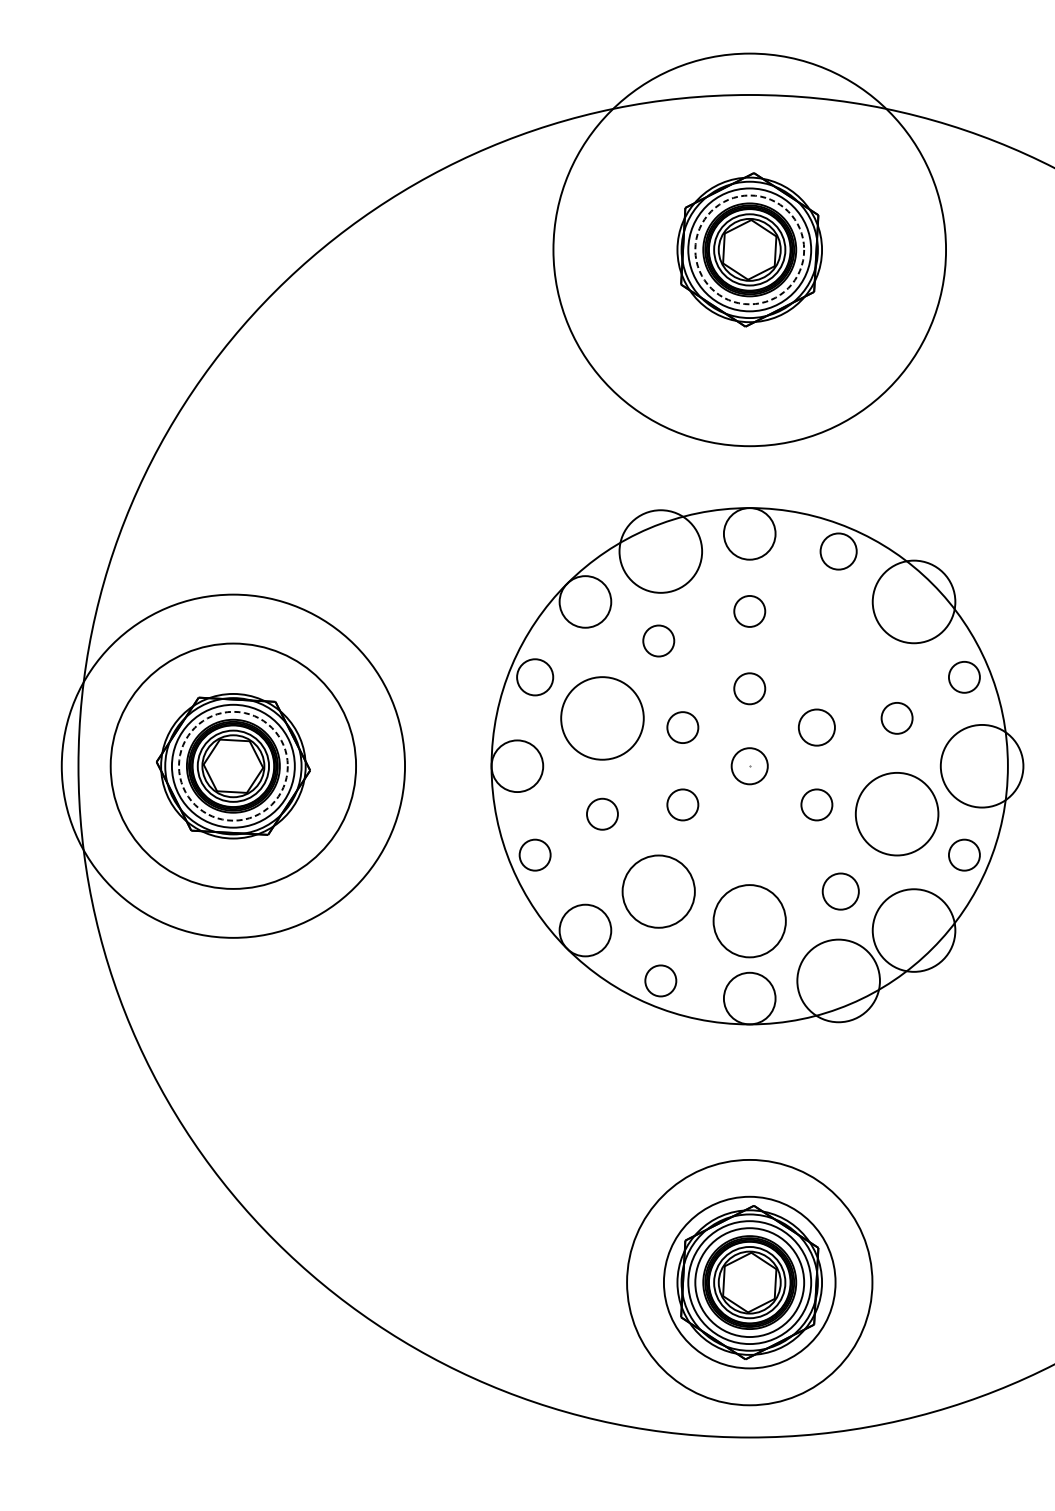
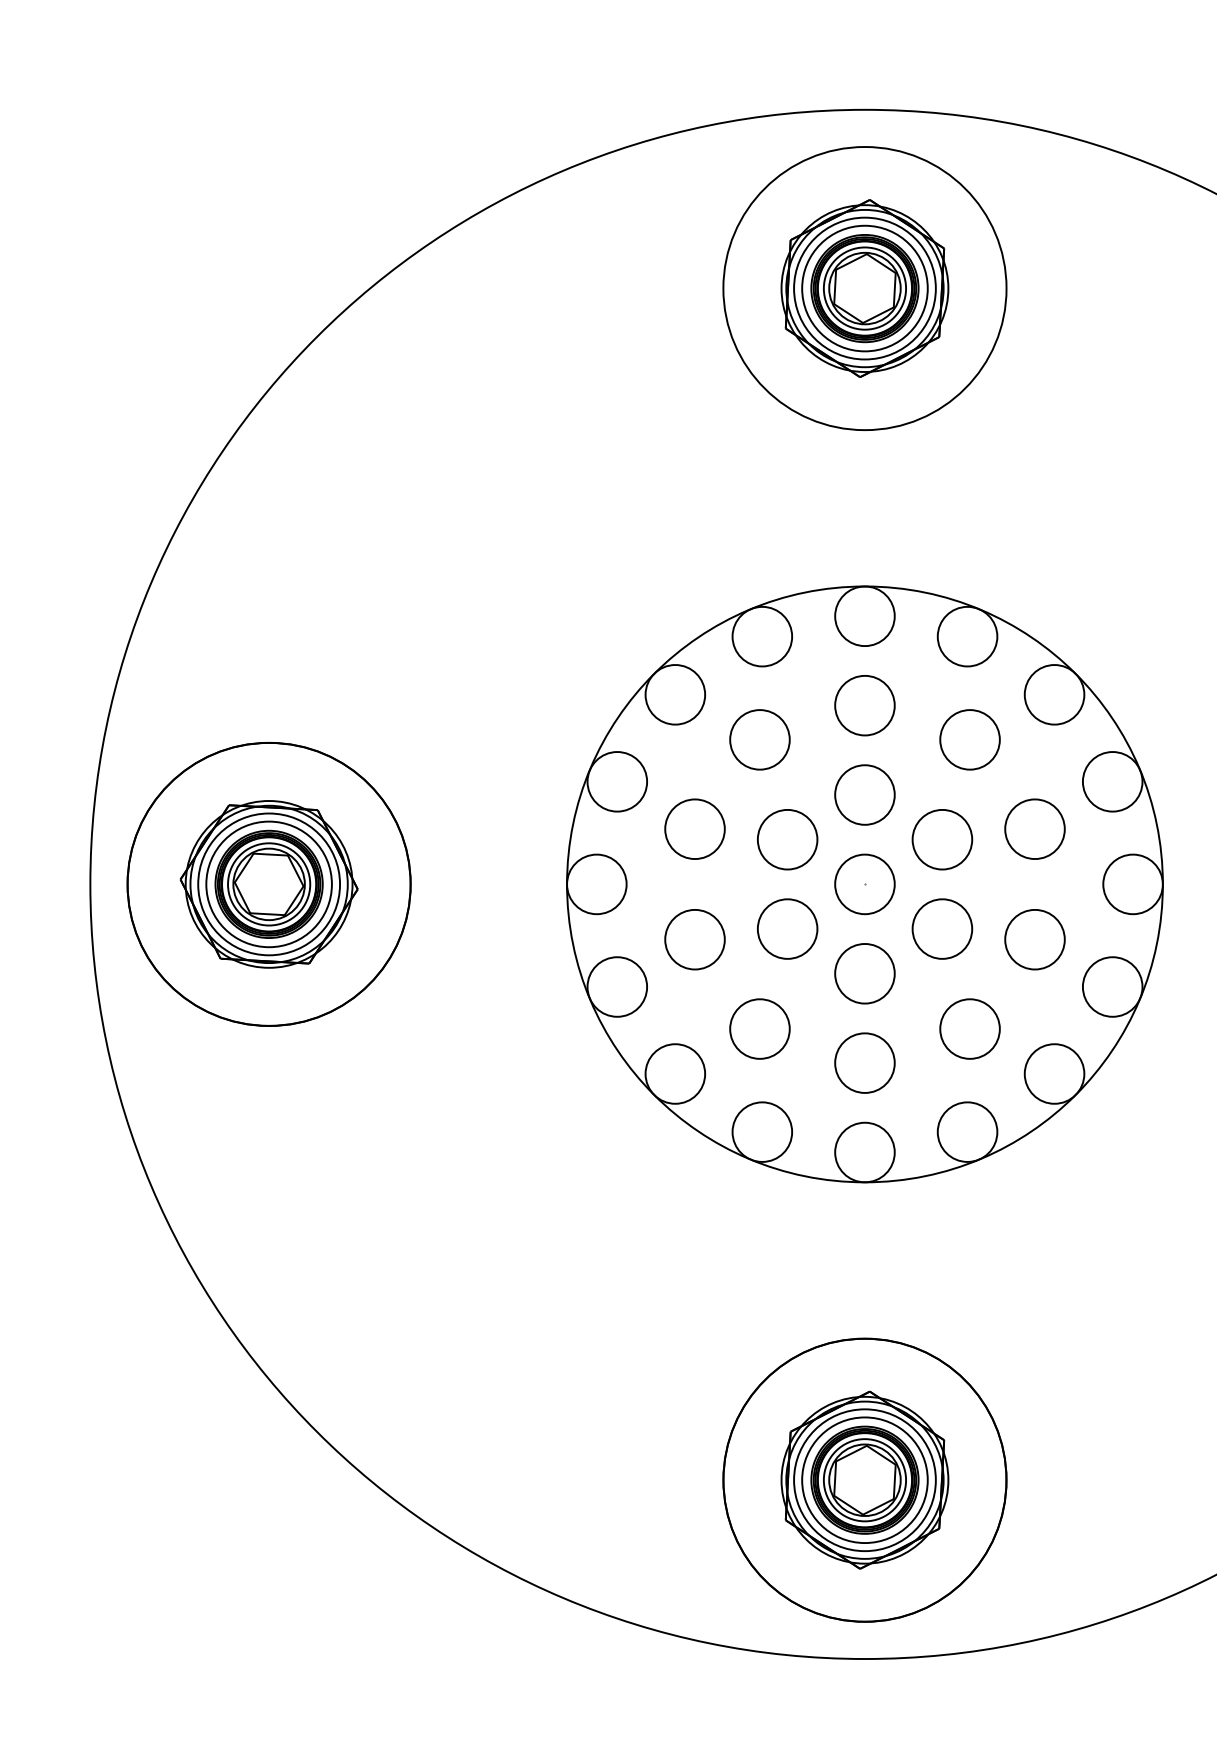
circle: (749, 249) -> (864, 288), dashed -> solid
circle: (749, 249) -> (864, 288), size x0.62
circle: (660, 551) -> (762, 636), size x0.62
circle: (838, 551) -> (967, 636), size x1.43
circle: (914, 601) -> (1054, 694), size x0.62
circle: (749, 611) -> (864, 705), size x1.67
circle: (658, 640) -> (759, 739), size x1.67
circle: (840, 640) -> (969, 739), added
circle: (535, 677) -> (617, 781), size x1.43
circle: (964, 677) -> (1112, 781), size x1.67
circle: (749, 688) -> (864, 794), size x1.67
circle: (896, 717) -> (1034, 828), size x1.67
circle: (602, 718) -> (694, 829), size x0.62
circle: (682, 727) -> (787, 839), size x1.67
circle: (816, 727) -> (942, 839), size x1.43
circle: (232, 765) -> (268, 883), size x0.71
circle: (232, 766) -> (268, 884), dashed -> solid
circle: (749, 766) -> (864, 884), size x1.43
circle: (981, 766) -> (1132, 884), size x0.62
circle: (682, 804) -> (787, 928), size x1.67
circle: (816, 804) -> (942, 928), size x1.67
circle: (602, 813) -> (694, 939), size x1.67
circle: (896, 813) -> (1034, 939), size x0.62
circle: (749, 843) -> (864, 973), added
circle: (535, 854) -> (617, 986), size x1.67
circle: (964, 854) -> (1112, 986), size x1.67
circle: (658, 891) -> (759, 1028), size x0.71
circle: (840, 891) -> (969, 1028), size x1.43
circle: (749, 920) -> (864, 1062), size x0.71
circle: (914, 930) -> (1054, 1073), size x0.62
circle: (660, 980) -> (762, 1131), size x1.67
circle: (838, 980) -> (967, 1131), size x0.62
circle: (749, 1281) -> (864, 1479), size x1.43

